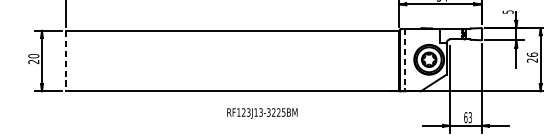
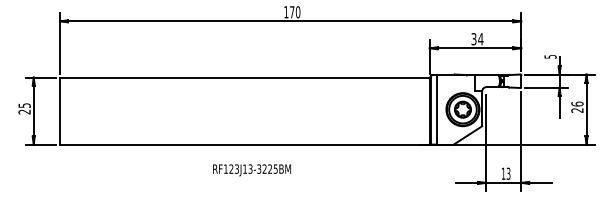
text: (33, 56) -> (24, 105), 20 -> 25
line: (405, 60) -> (436, 110), dashed -> solid
line: (65, 61) -> (59, 111), dashed -> solid
text: (261, 113) -> (251, 170), moved
text: (465, 117) -> (503, 173), 63 -> 13

